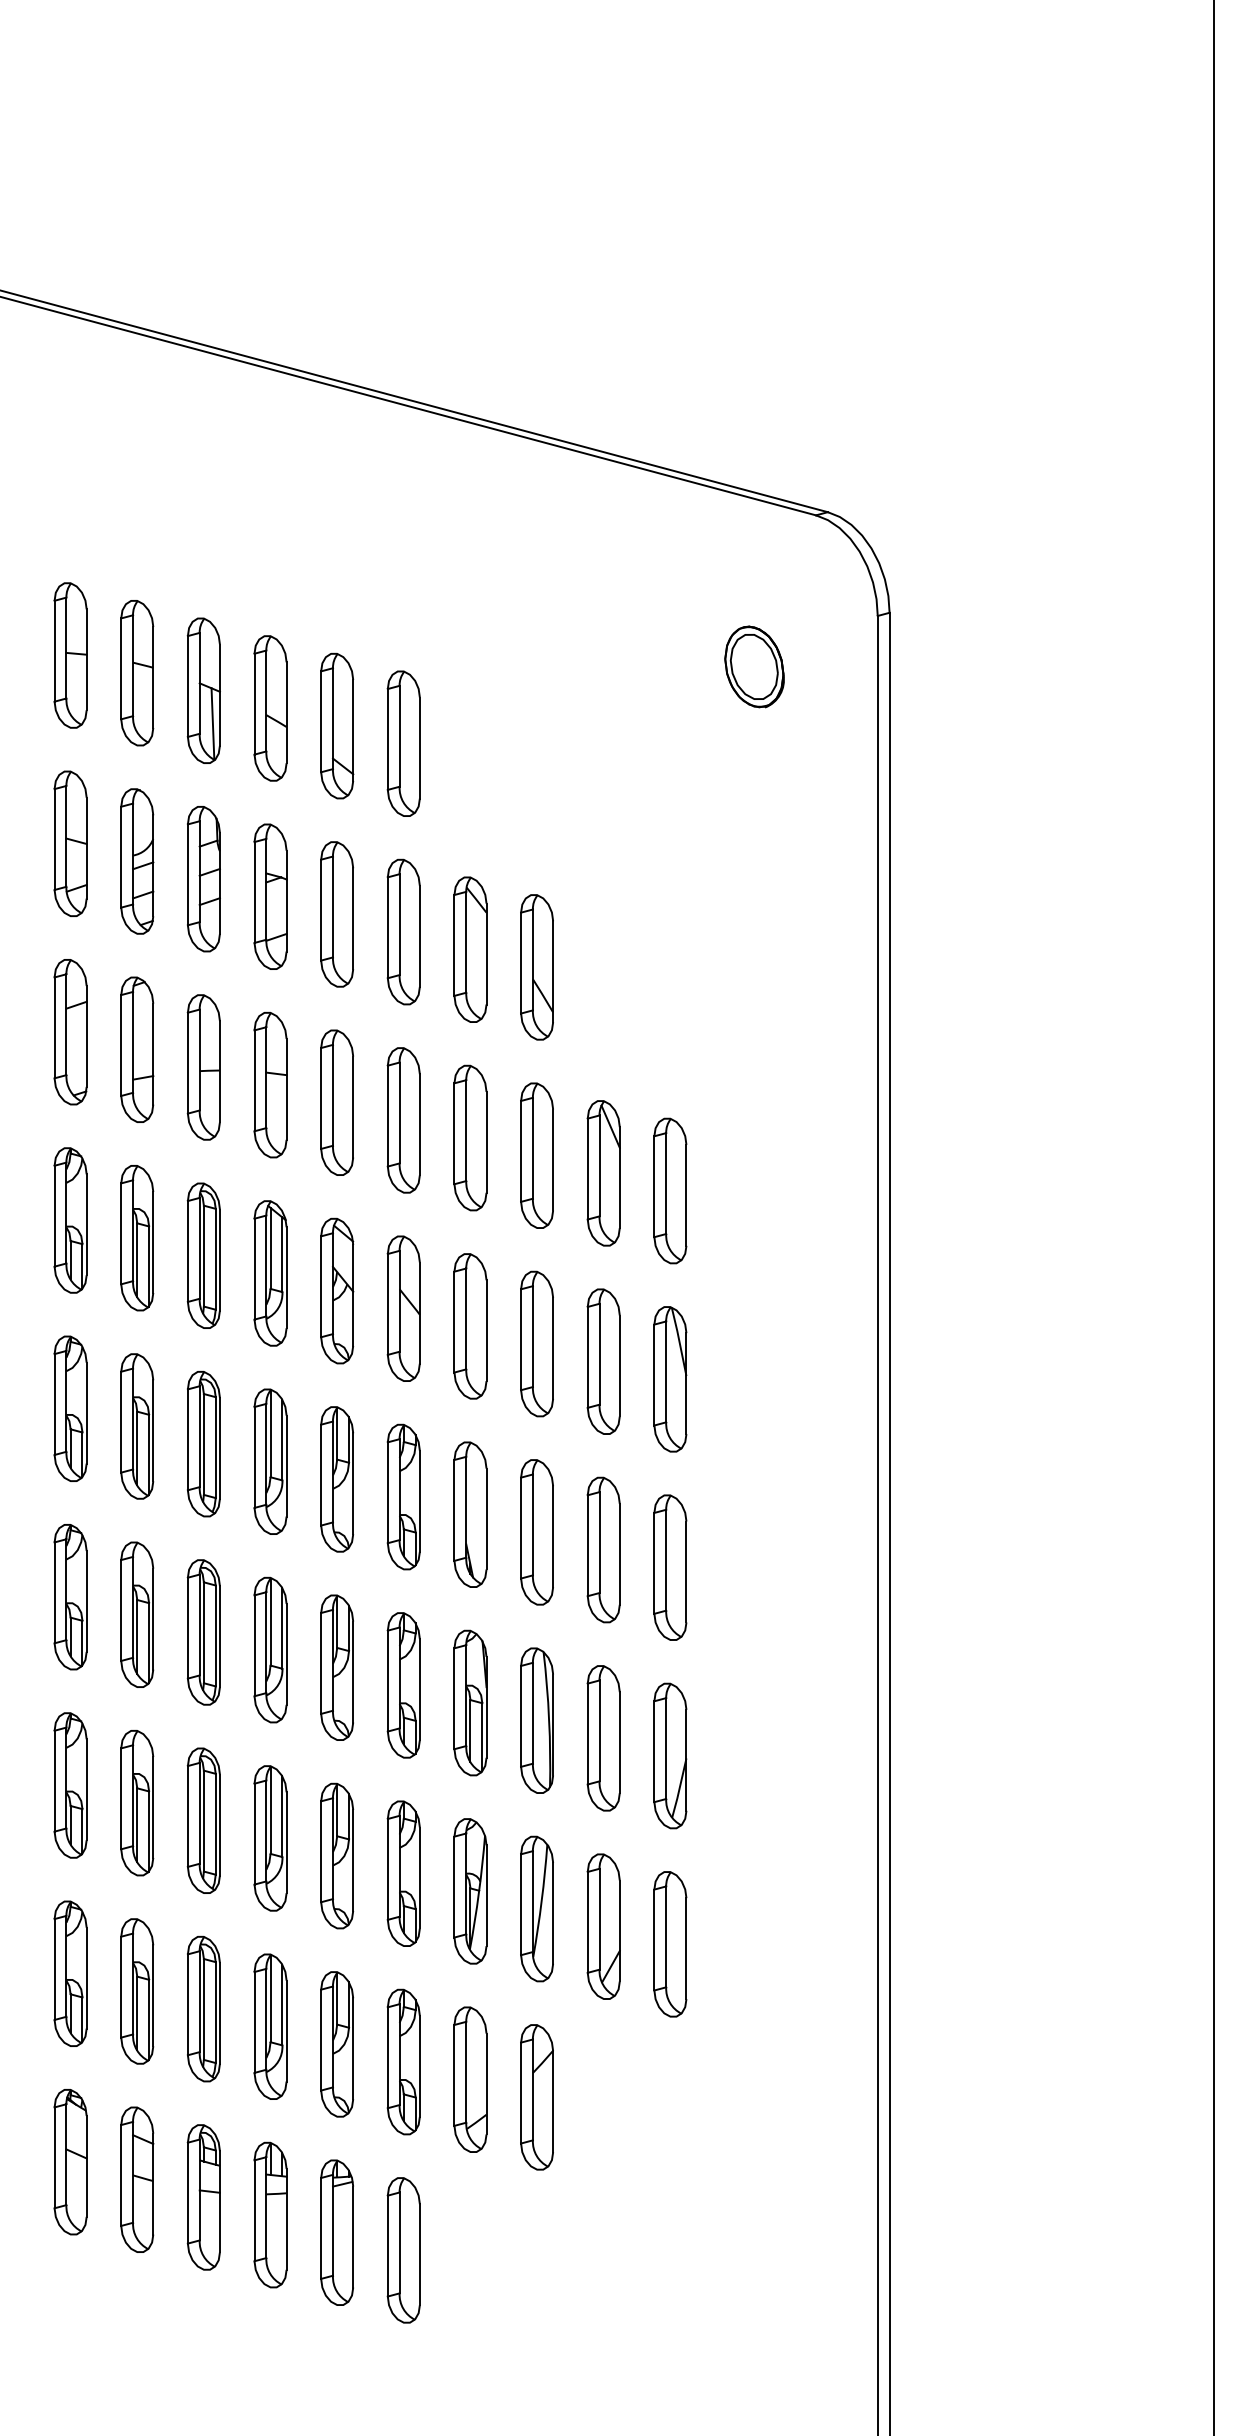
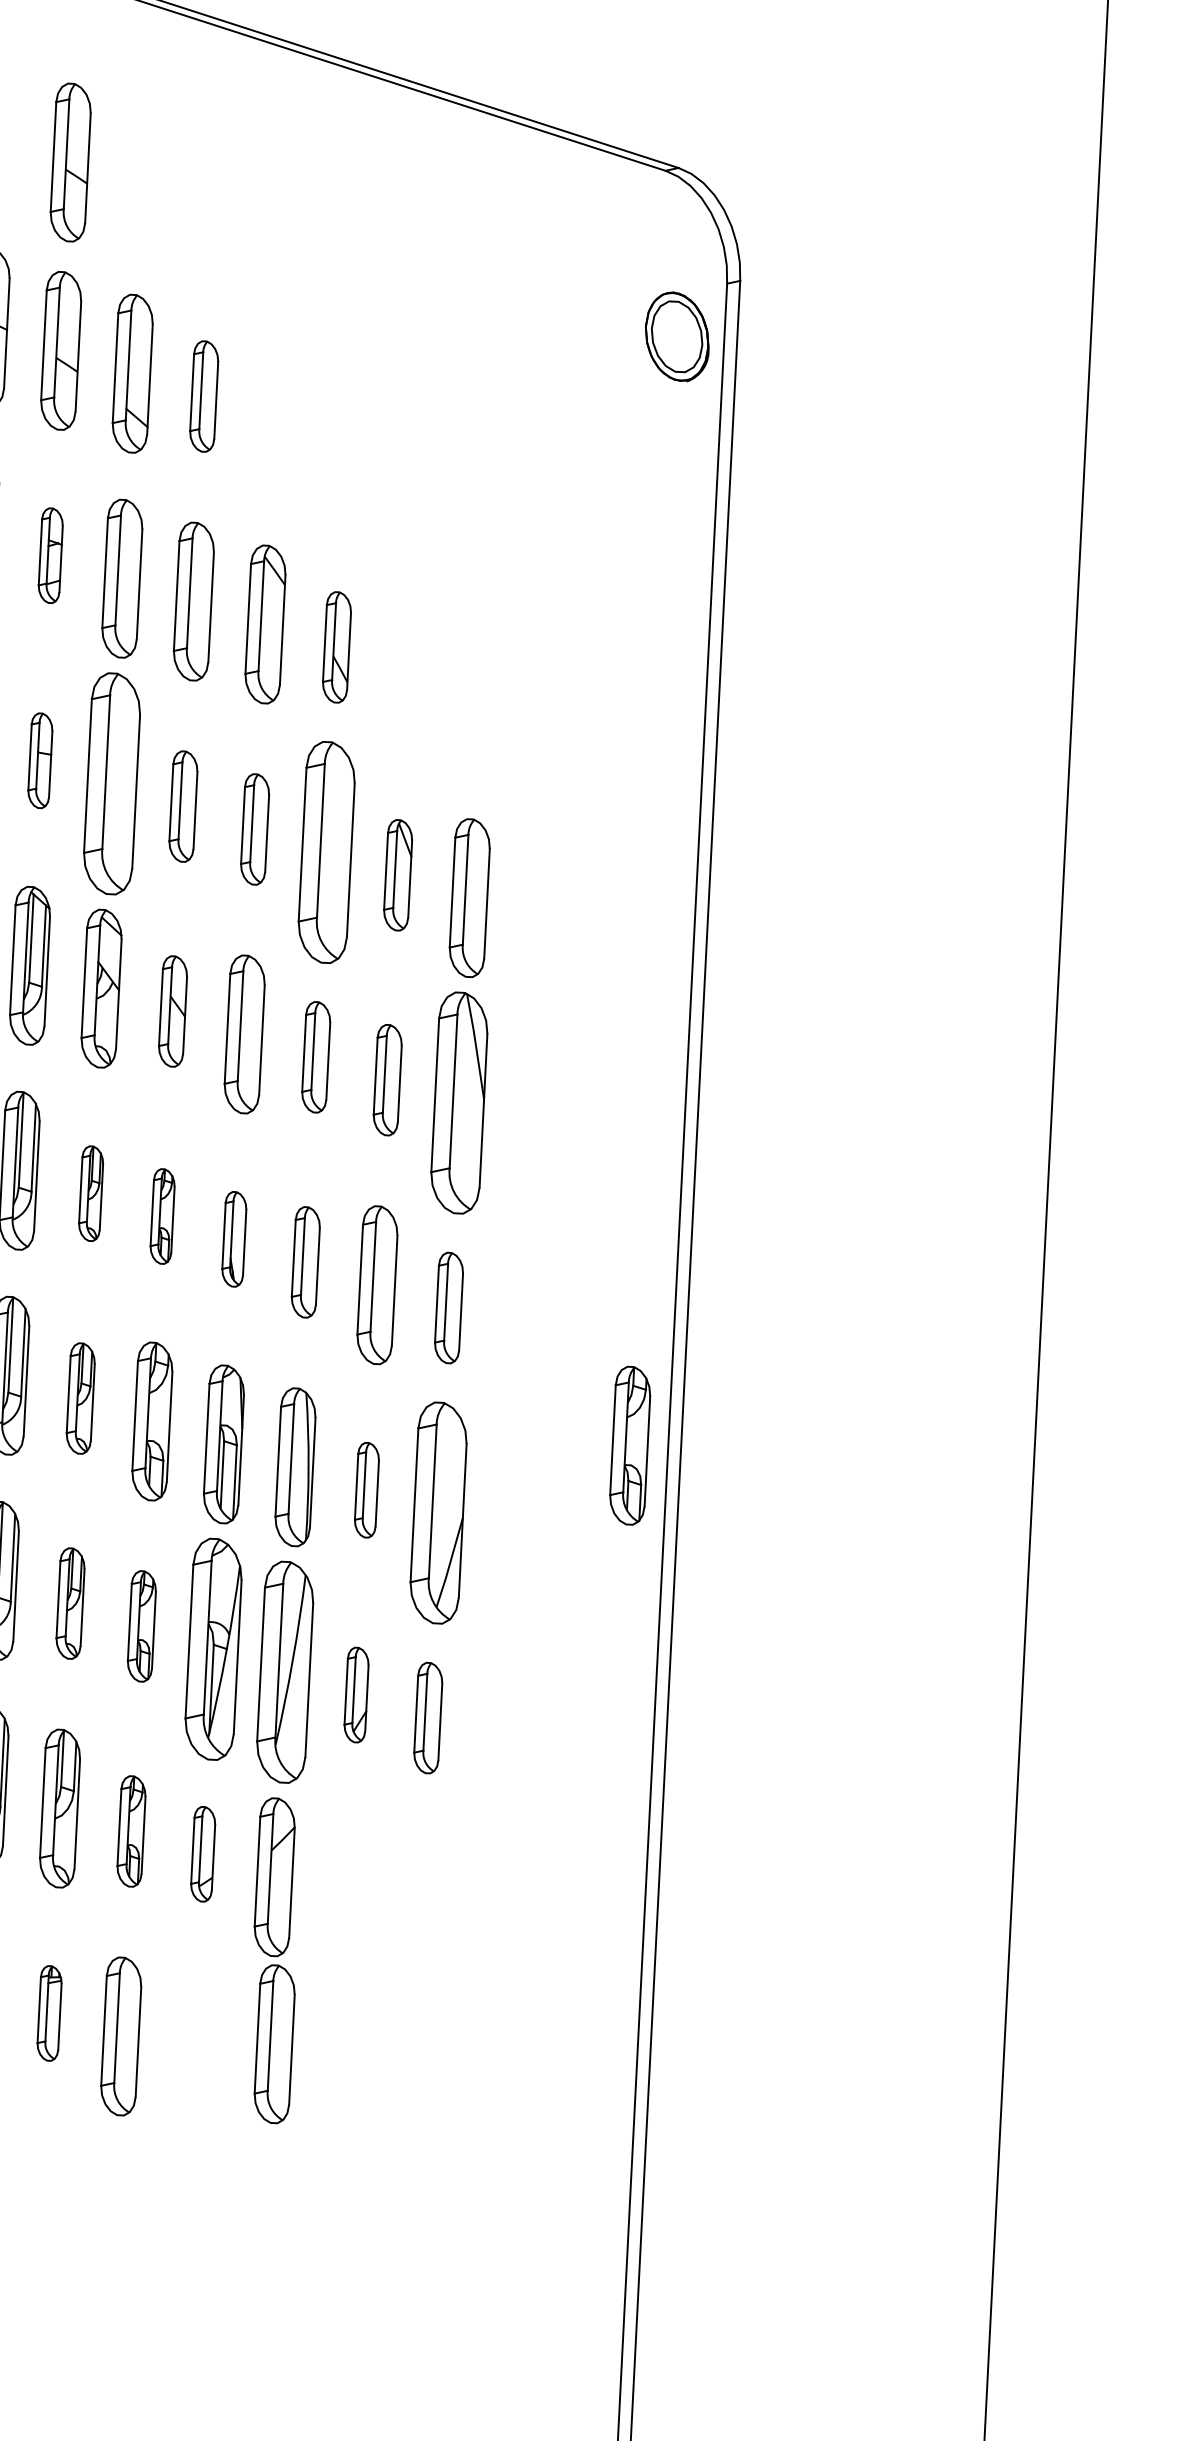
part: (270, 535) -> (70, 162), added
part: (754, 666) -> (677, 336), moved
part: (403, 743) -> (203, 396), size x0.7
part: (270, 896) -> (50, 555), size x0.6
part: (536, 967) -> (336, 647), size x0.7
part: (270, 1084) -> (40, 760), size x0.6
part: (336, 1102) -> (111, 783), size x1.4
part: (403, 1120) -> (183, 806), size x0.7
part: (470, 1137) -> (255, 828), size x0.7
part: (536, 1155) -> (325, 852), size x1.4
part: (603, 1173) -> (397, 875), size x0.7
part: (403, 1308) -> (172, 1011), size x0.7
part: (536, 1343) -> (315, 1056), size x0.7
part: (603, 1361) -> (387, 1080), size x0.7
part: (670, 1379) -> (459, 1103), size x1.4
part: (336, 1479) -> (90, 1193), size x0.6
part: (403, 1496) -> (162, 1215), size x0.6
part: (470, 1514) -> (234, 1239), size x0.6
part: (536, 1532) -> (305, 1262), size x0.7
part: (670, 1567) -> (449, 1307), size x0.7
part: (336, 1667) -> (80, 1398), size x0.7
part: (842, 1685) -> (629, 1445), added
part: (603, 1738) -> (366, 1490), size x0.6
part: (670, 1755) -> (438, 1512), size x1.4
part: (337, 1855) -> (70, 1603), size x0.7
part: (403, 1873) -> (141, 1626), size x0.7
part: (470, 1891) -> (213, 1649), size x1.4
part: (536, 1908) -> (284, 1671), size x1.4
part: (603, 1926) -> (356, 1694), size x0.6
part: (670, 1944) -> (428, 1718), size x0.7
part: (403, 2061) -> (131, 1830), size x0.7
part: (470, 2079) -> (203, 1854), size x0.6
part: (336, 2232) -> (48, 2013), size x0.6
part: (544, 2250) -> (274, 2044), added

